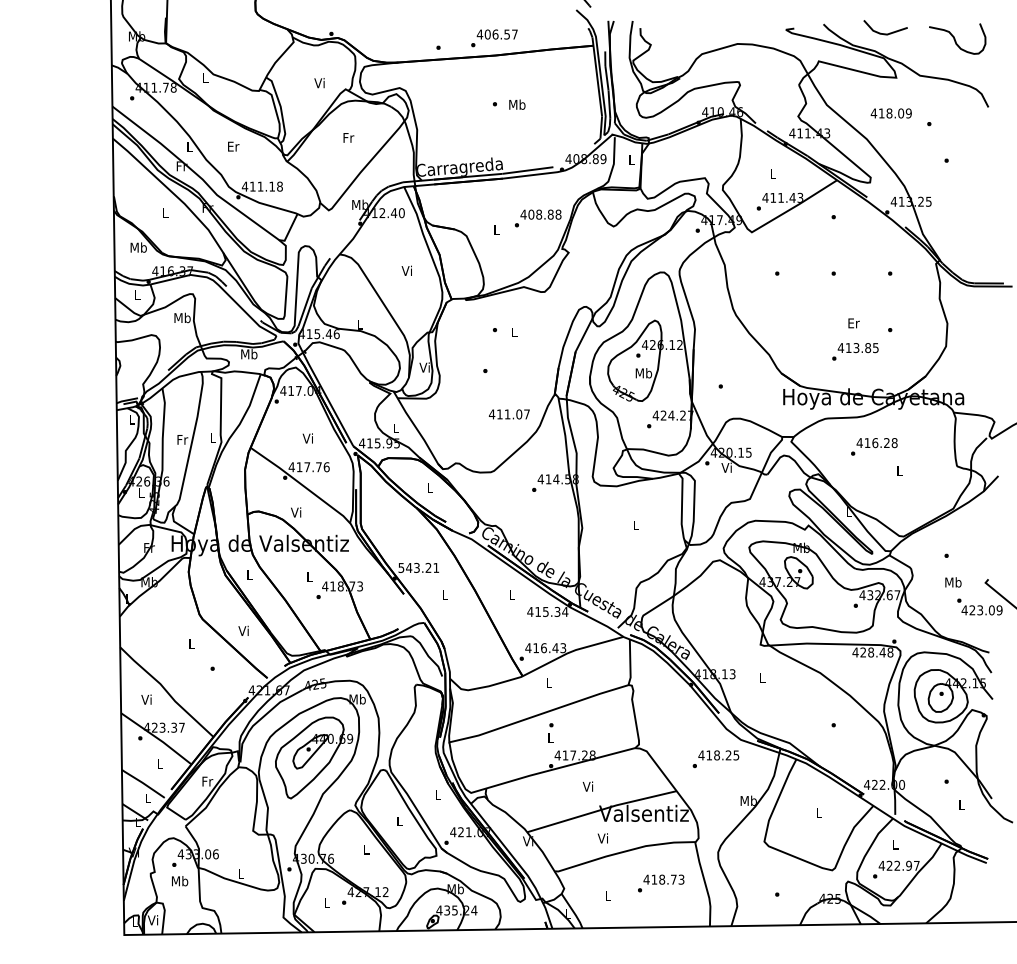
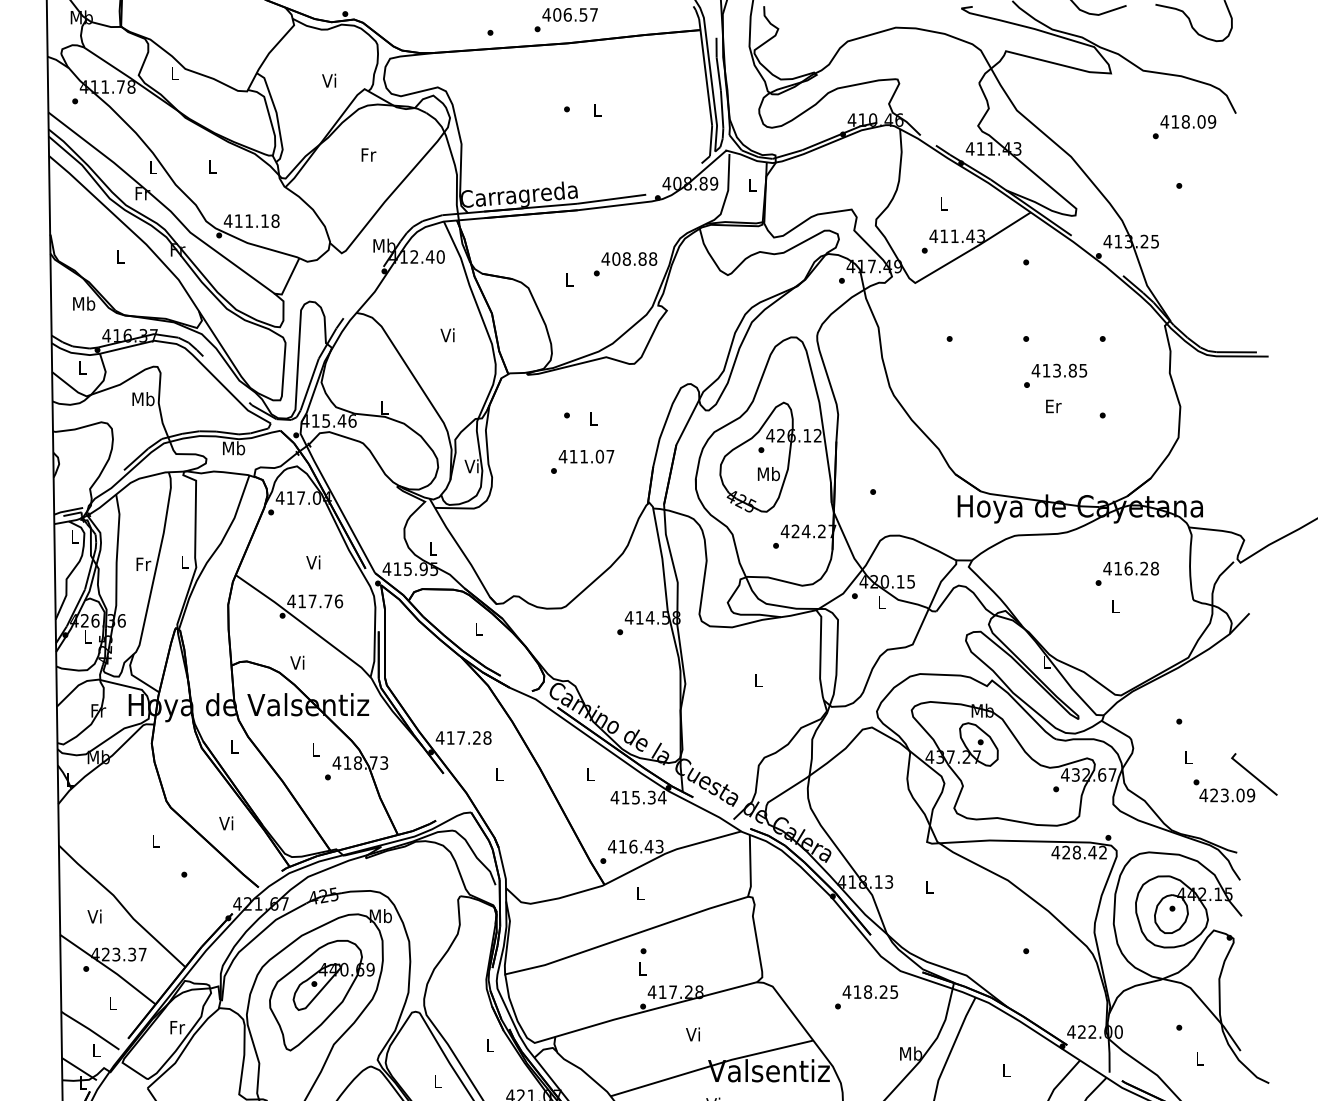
text: (517, 104) -> (597, 109), Mb -> L
text: (890, 113) -> (1187, 121), moved
text: (233, 146) -> (212, 166), Er -> L
text: (855, 351) -> (1055, 375), moved
text: (508, 414) -> (585, 456), moved
text: (874, 446) -> (1127, 573), moved
text: (726, 467) -> (880, 601), Vi -> L
text: (418, 567) -> (463, 737), 543.21 -> 417.28
text: (953, 582) -> (1188, 757), Mb -> L
text: (890, 652) -> (1103, 852), 428.48 -> 428.42

